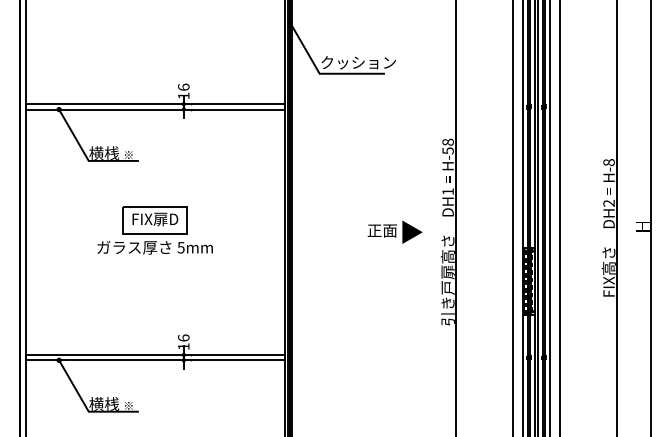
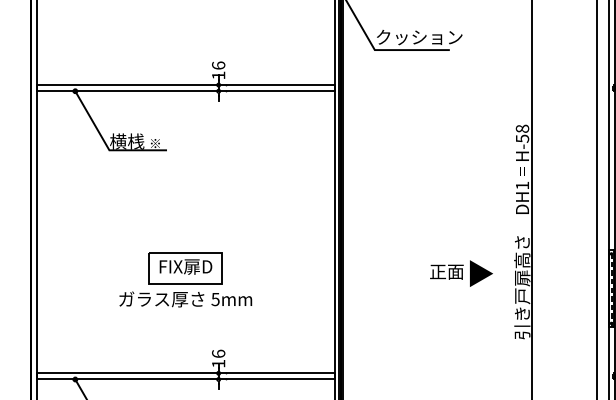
part: (154, 230) -> (184, 279), moved
text: (394, 231) -> (460, 272), moved

